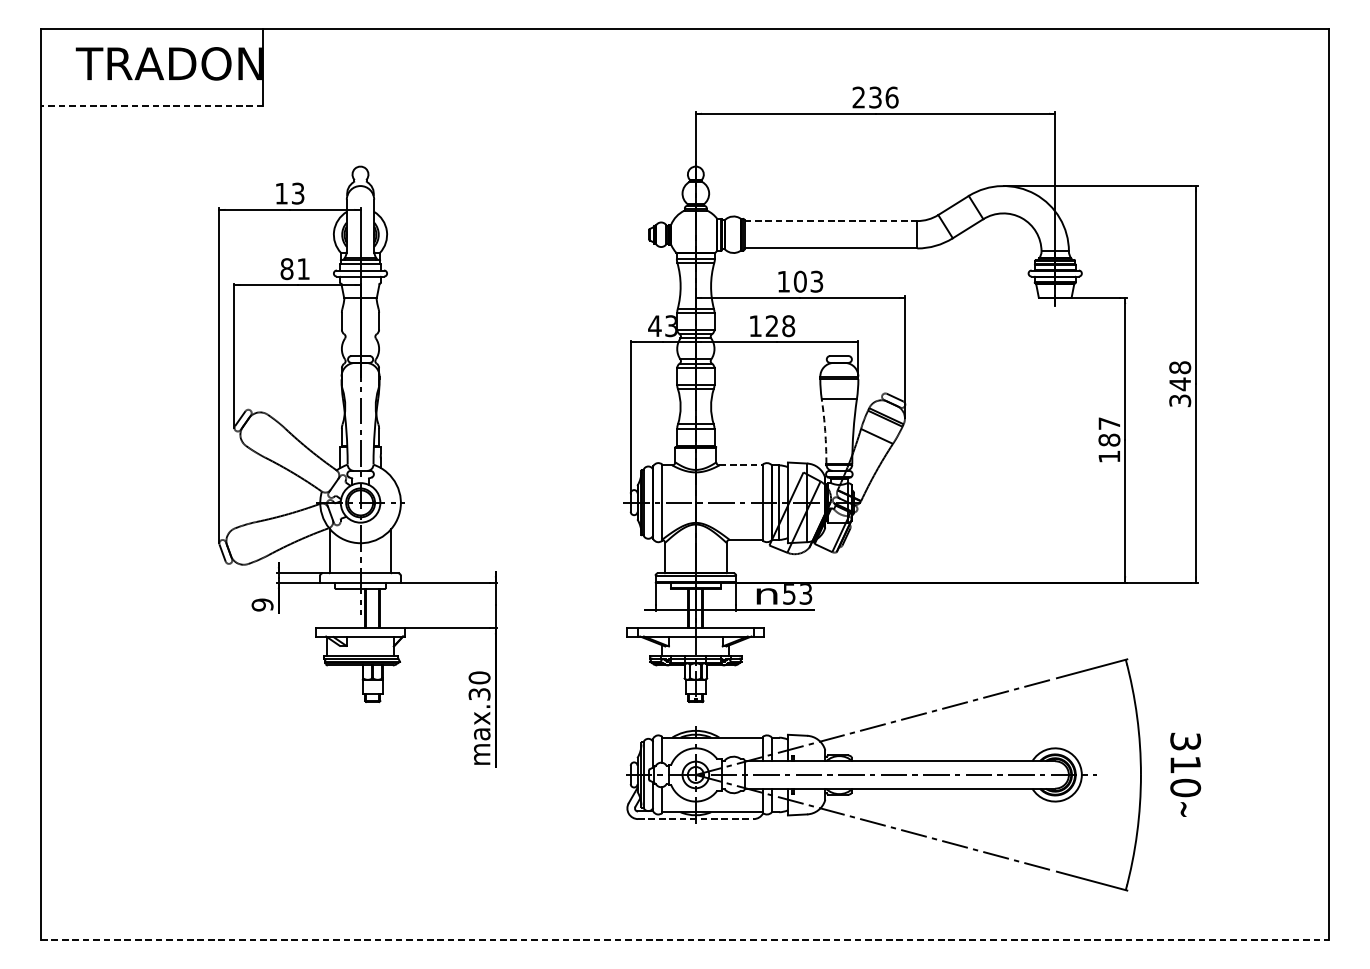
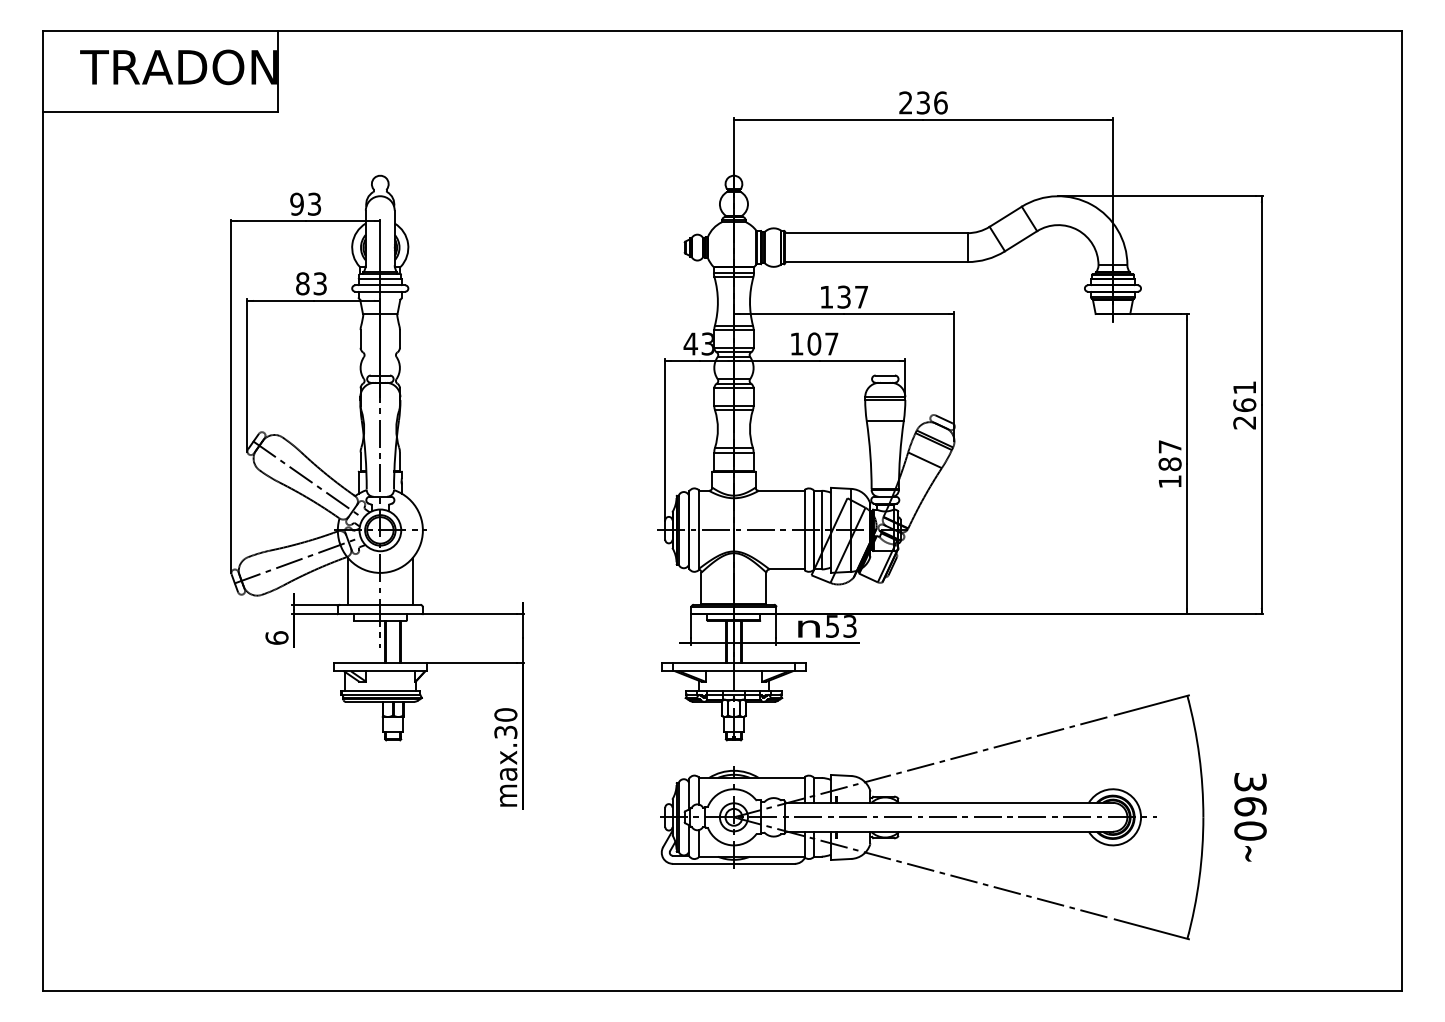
line: (152, 106) -> (160, 112), dashed -> solid
text: (281, 192) -> (296, 203), 13 -> 93
line: (831, 221) -> (876, 233), dashed -> solid
text: (302, 268) -> (319, 283), 81 -> 83
text: (808, 281) -> (852, 296), 103 -> 137
text: (779, 325) -> (822, 343), 128 -> 107
text: (1179, 384) -> (1244, 405), 348 -> 261
arc: (825, 430) -> (870, 454), dashed -> solid
line: (289, 453) -> (305, 478), added
line: (740, 465) -> (781, 490), dashed -> solid
line: (280, 532) -> (295, 561), added
text: (262, 604) -> (276, 637), 9 -> 6
text: (1185, 764) -> (1250, 806), 310 -> 360
line: (695, 818) -> (733, 863), dashed -> solid
line: (685, 940) -> (722, 991), dashed -> solid

